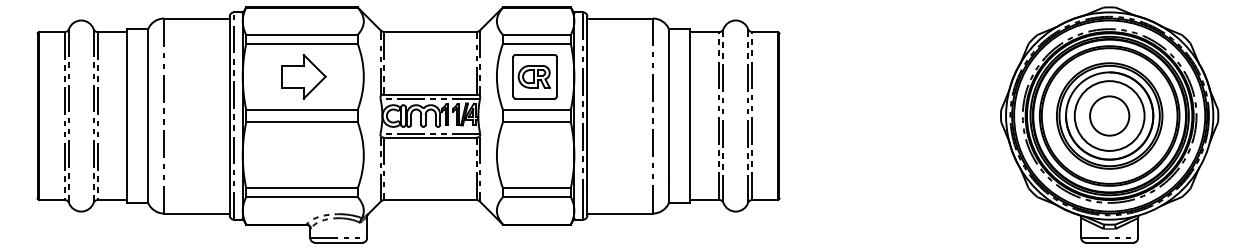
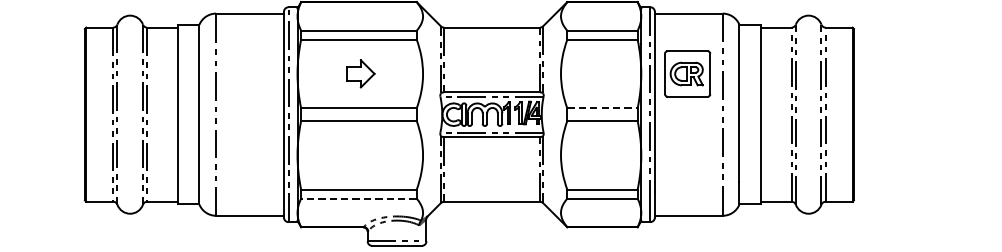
part: (303, 76) -> (360, 73), size x0.6
part: (534, 76) -> (687, 73), moved
line: (536, 109) -> (602, 107), solid -> dashed
line: (301, 197) -> (358, 199), solid -> dashed

